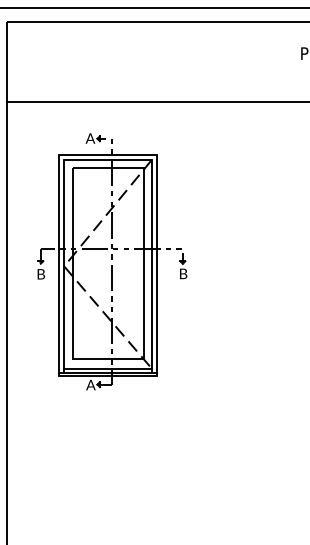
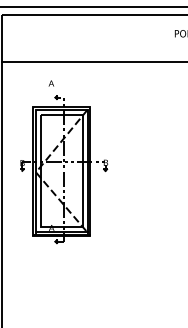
part: (112, 261) -> (64, 169), moved

